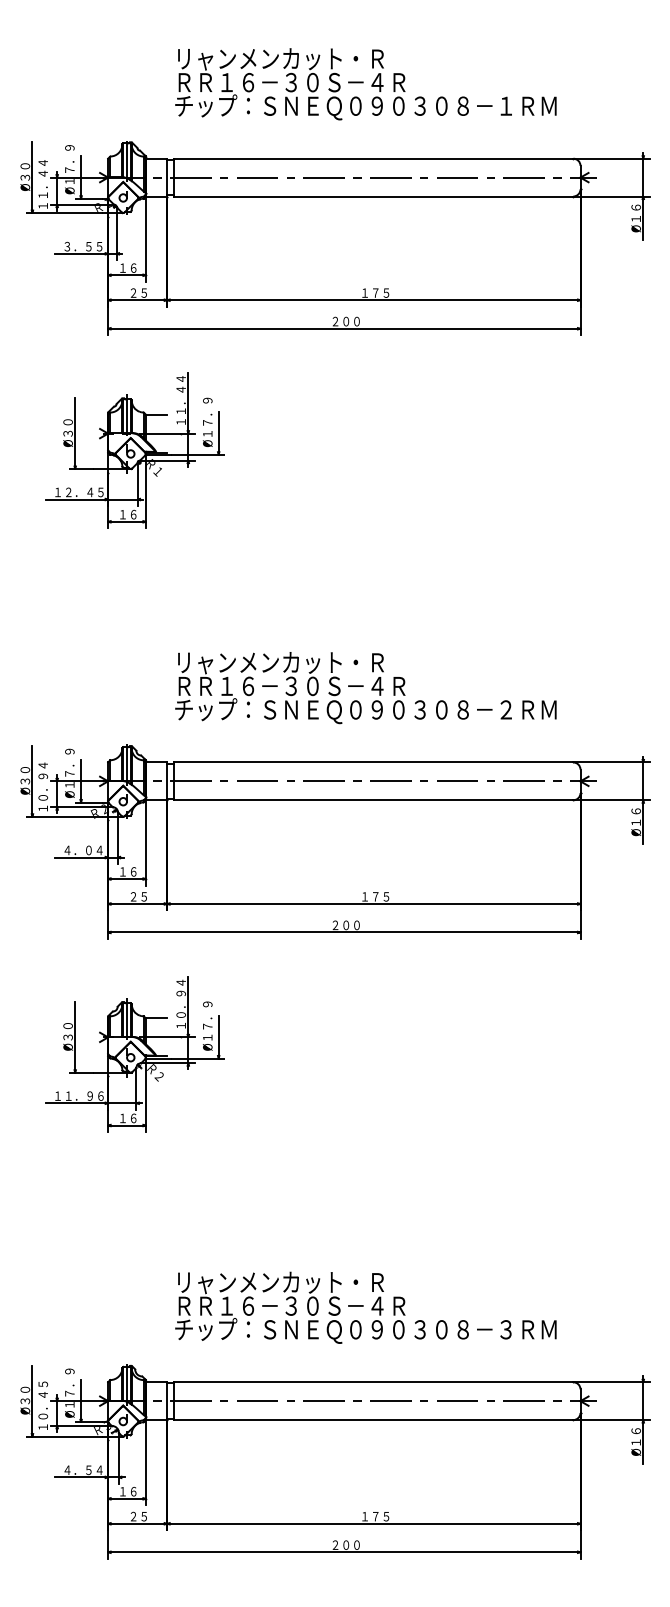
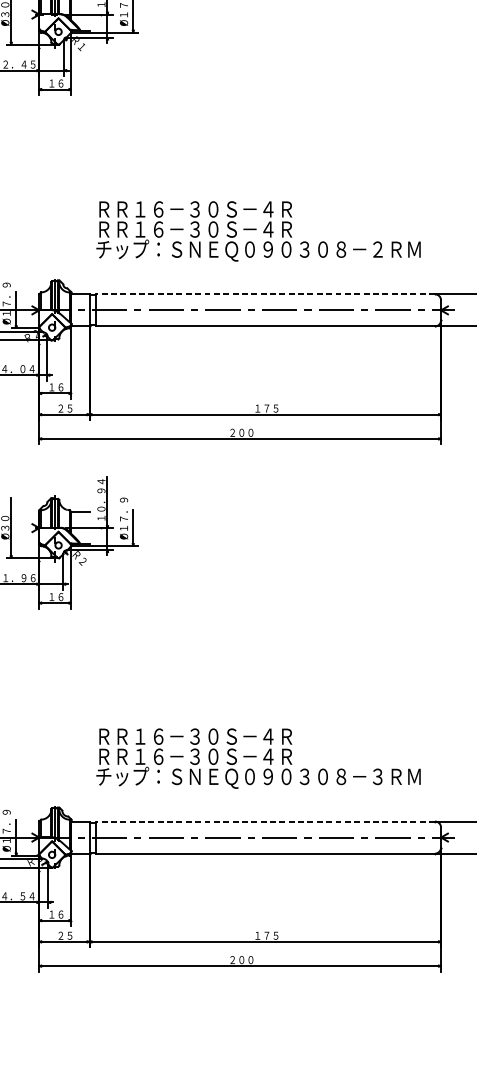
text: (291, 663) -> (195, 210), リャンメンカット・Ｒ -> ＲＲ１６－３０Ｓ－４Ｒ
line: (373, 762) -> (265, 294), solid -> dashed
text: (291, 1282) -> (195, 736), リャンメンカット・Ｒ -> ＲＲ１６－３０Ｓ－４Ｒ
line: (373, 1382) -> (265, 821), solid -> dashed

